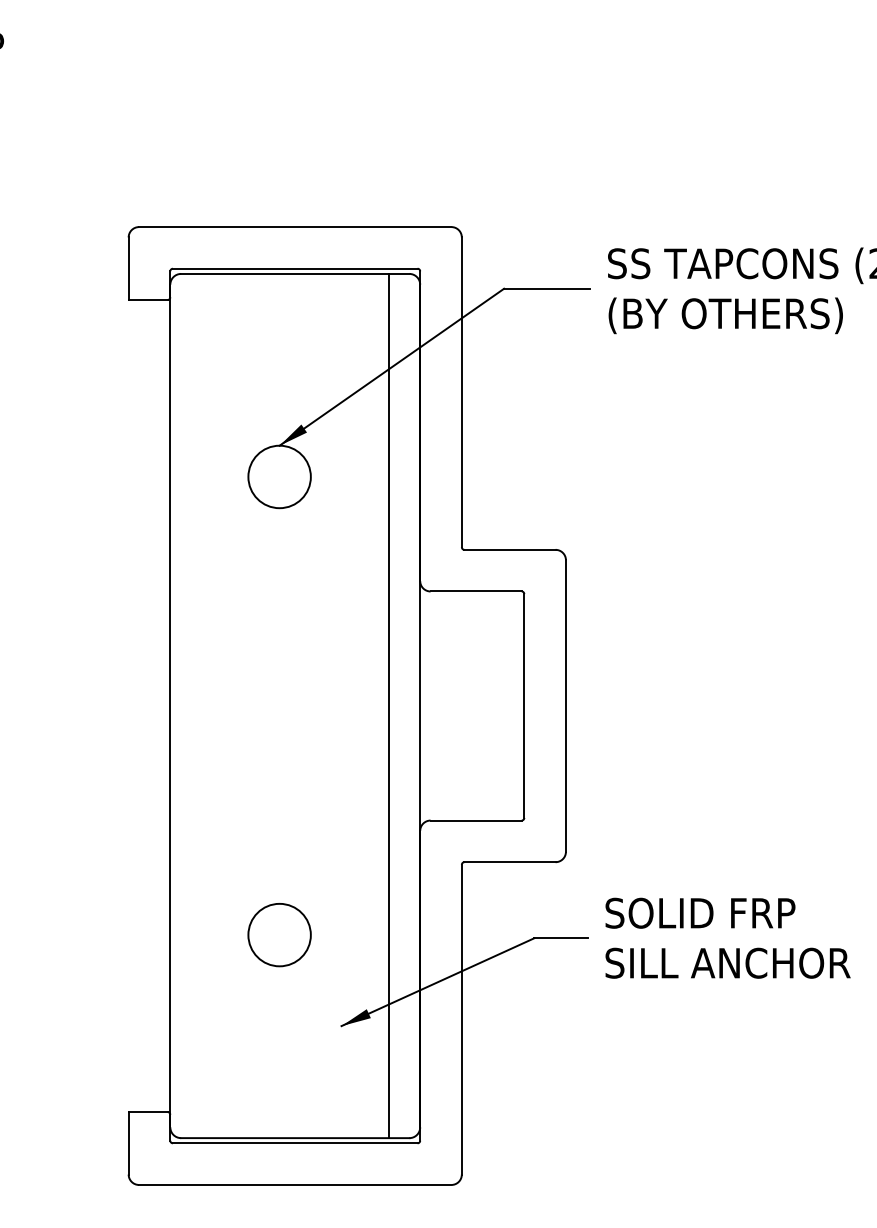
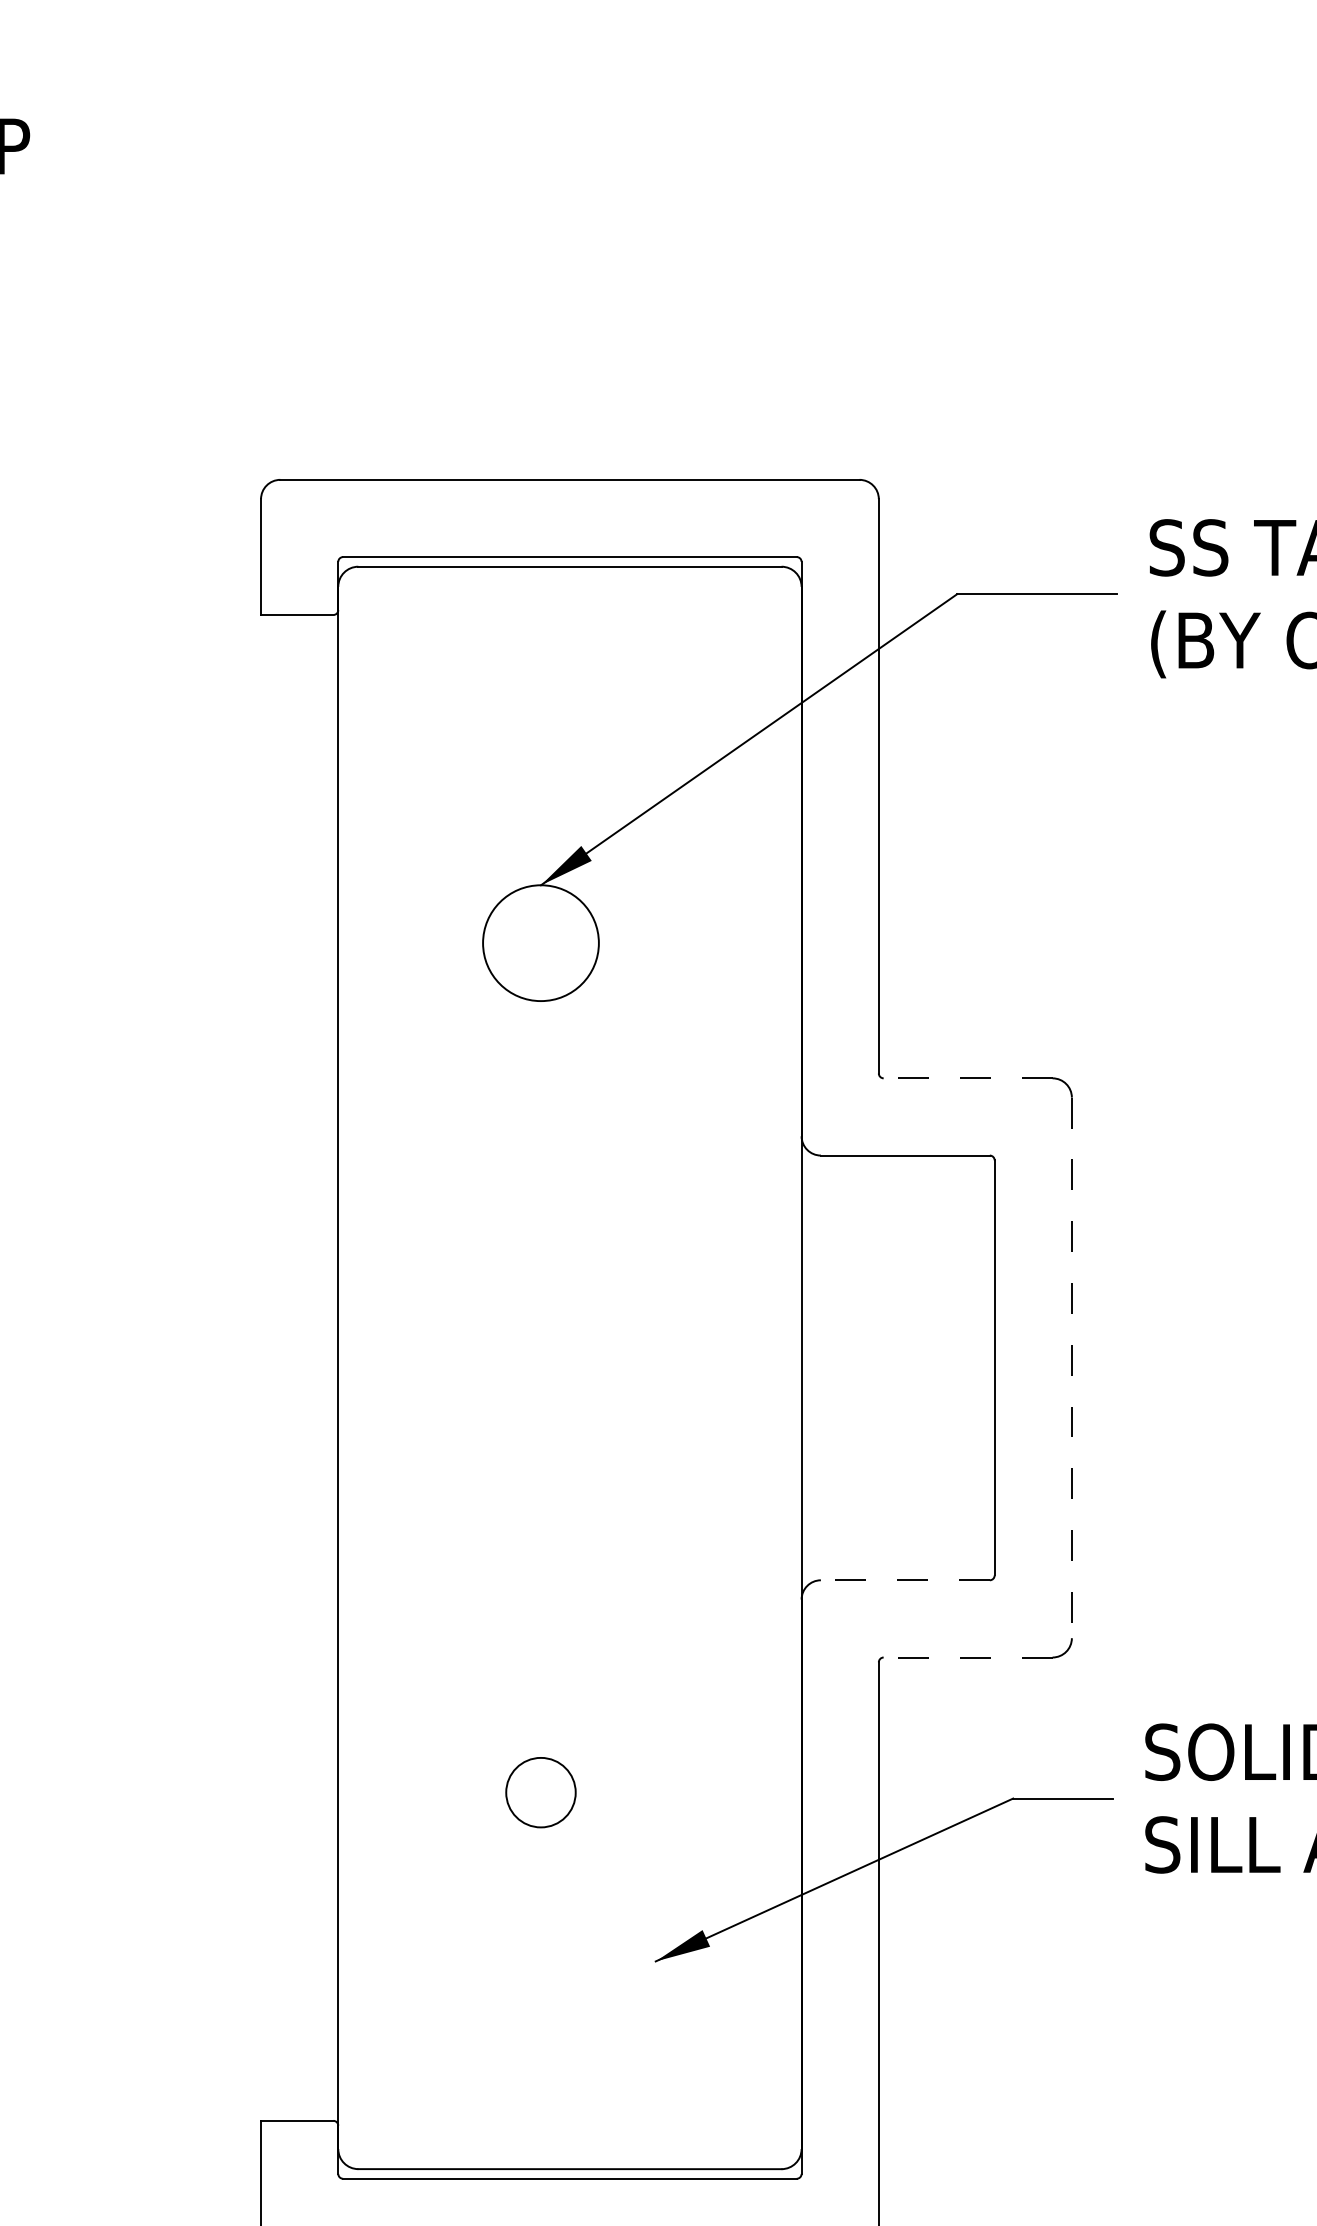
line: (510, 549) -> (969, 1077), solid -> dashed
line: (388, 705) -> (742, 1366), removed
line: (565, 706) -> (1071, 1368), solid -> dashed
line: (476, 820) -> (905, 1580), solid -> dashed
line: (510, 862) -> (969, 1658), solid -> dashed
circle: (279, 934) -> (540, 1791), size x0.6

